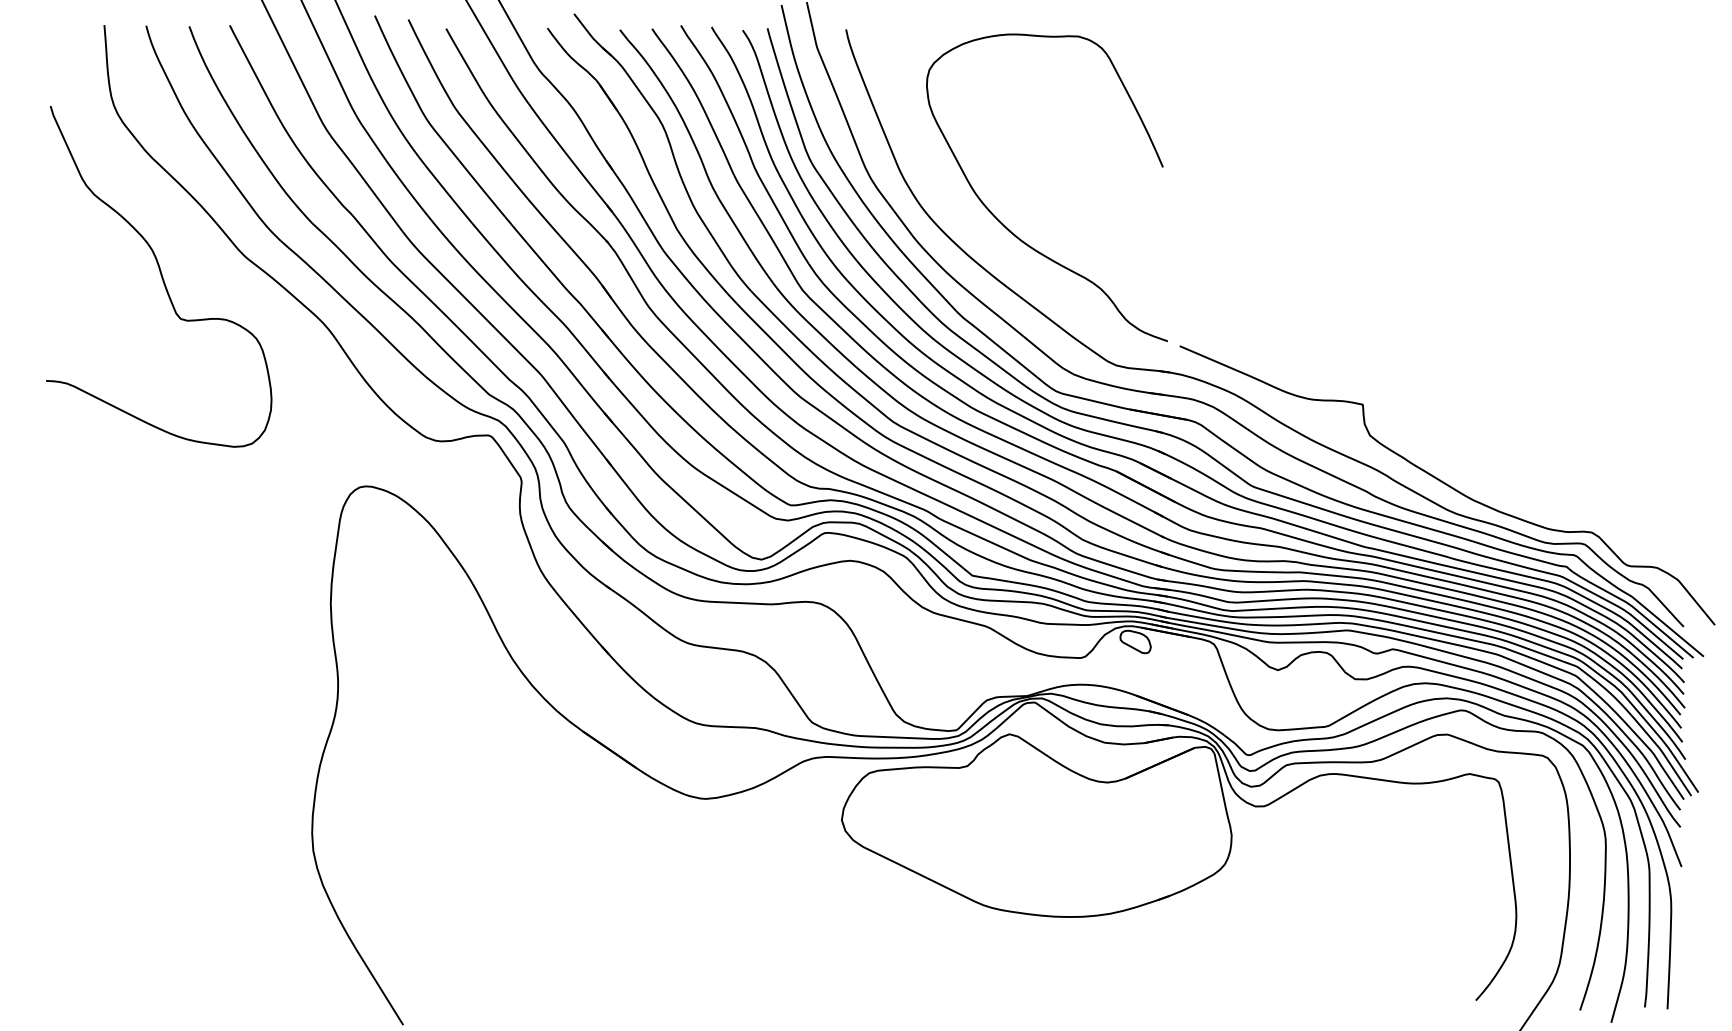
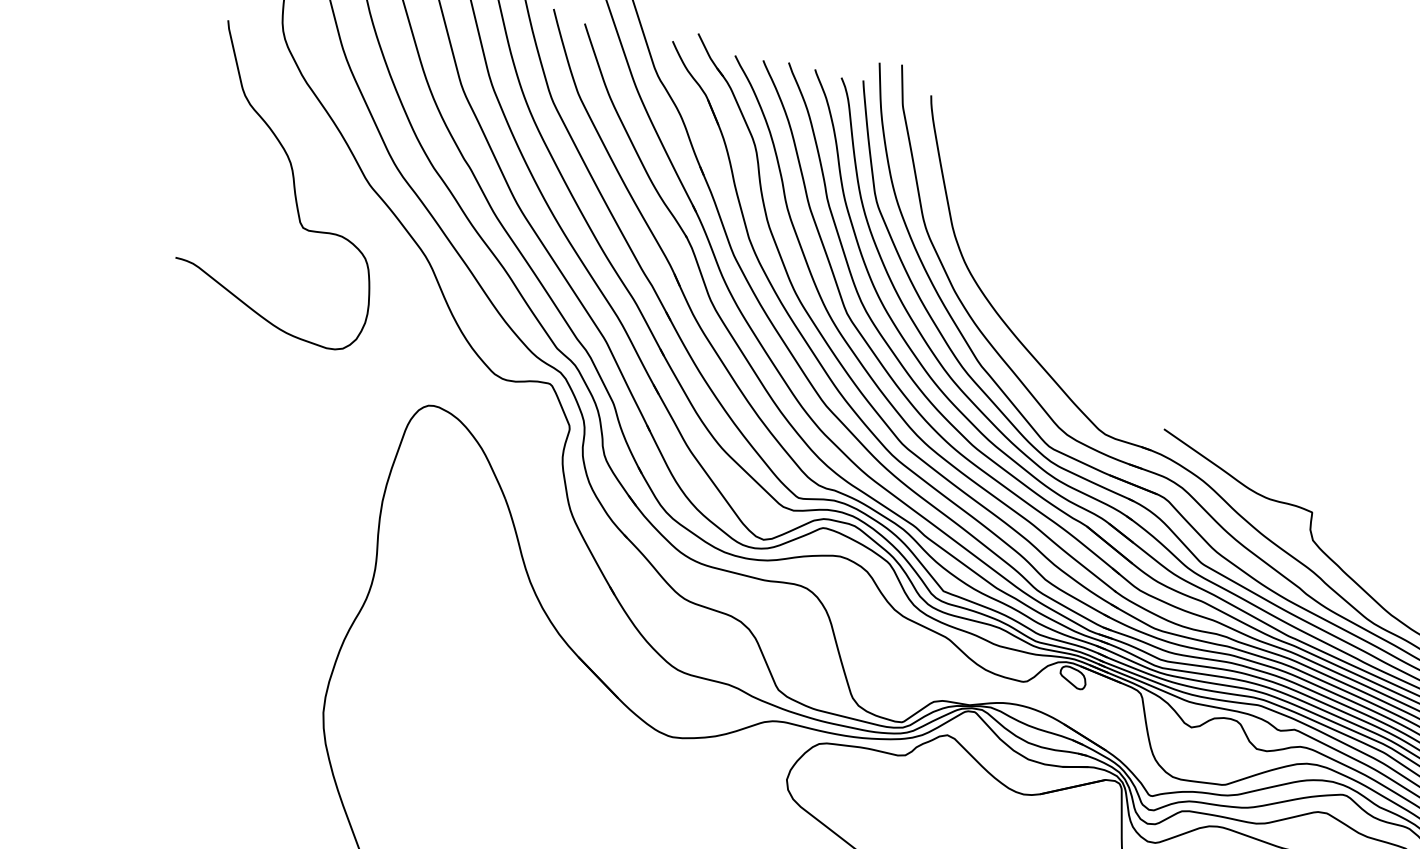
curve: (1006, 226) -> (1035, 294), removed

